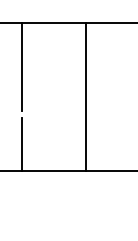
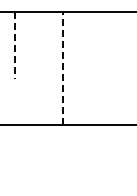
line: (21, 67) -> (14, 46), solid -> dashed
line: (85, 95) -> (63, 67), solid -> dashed
line: (21, 144) -> (14, 104), removed

